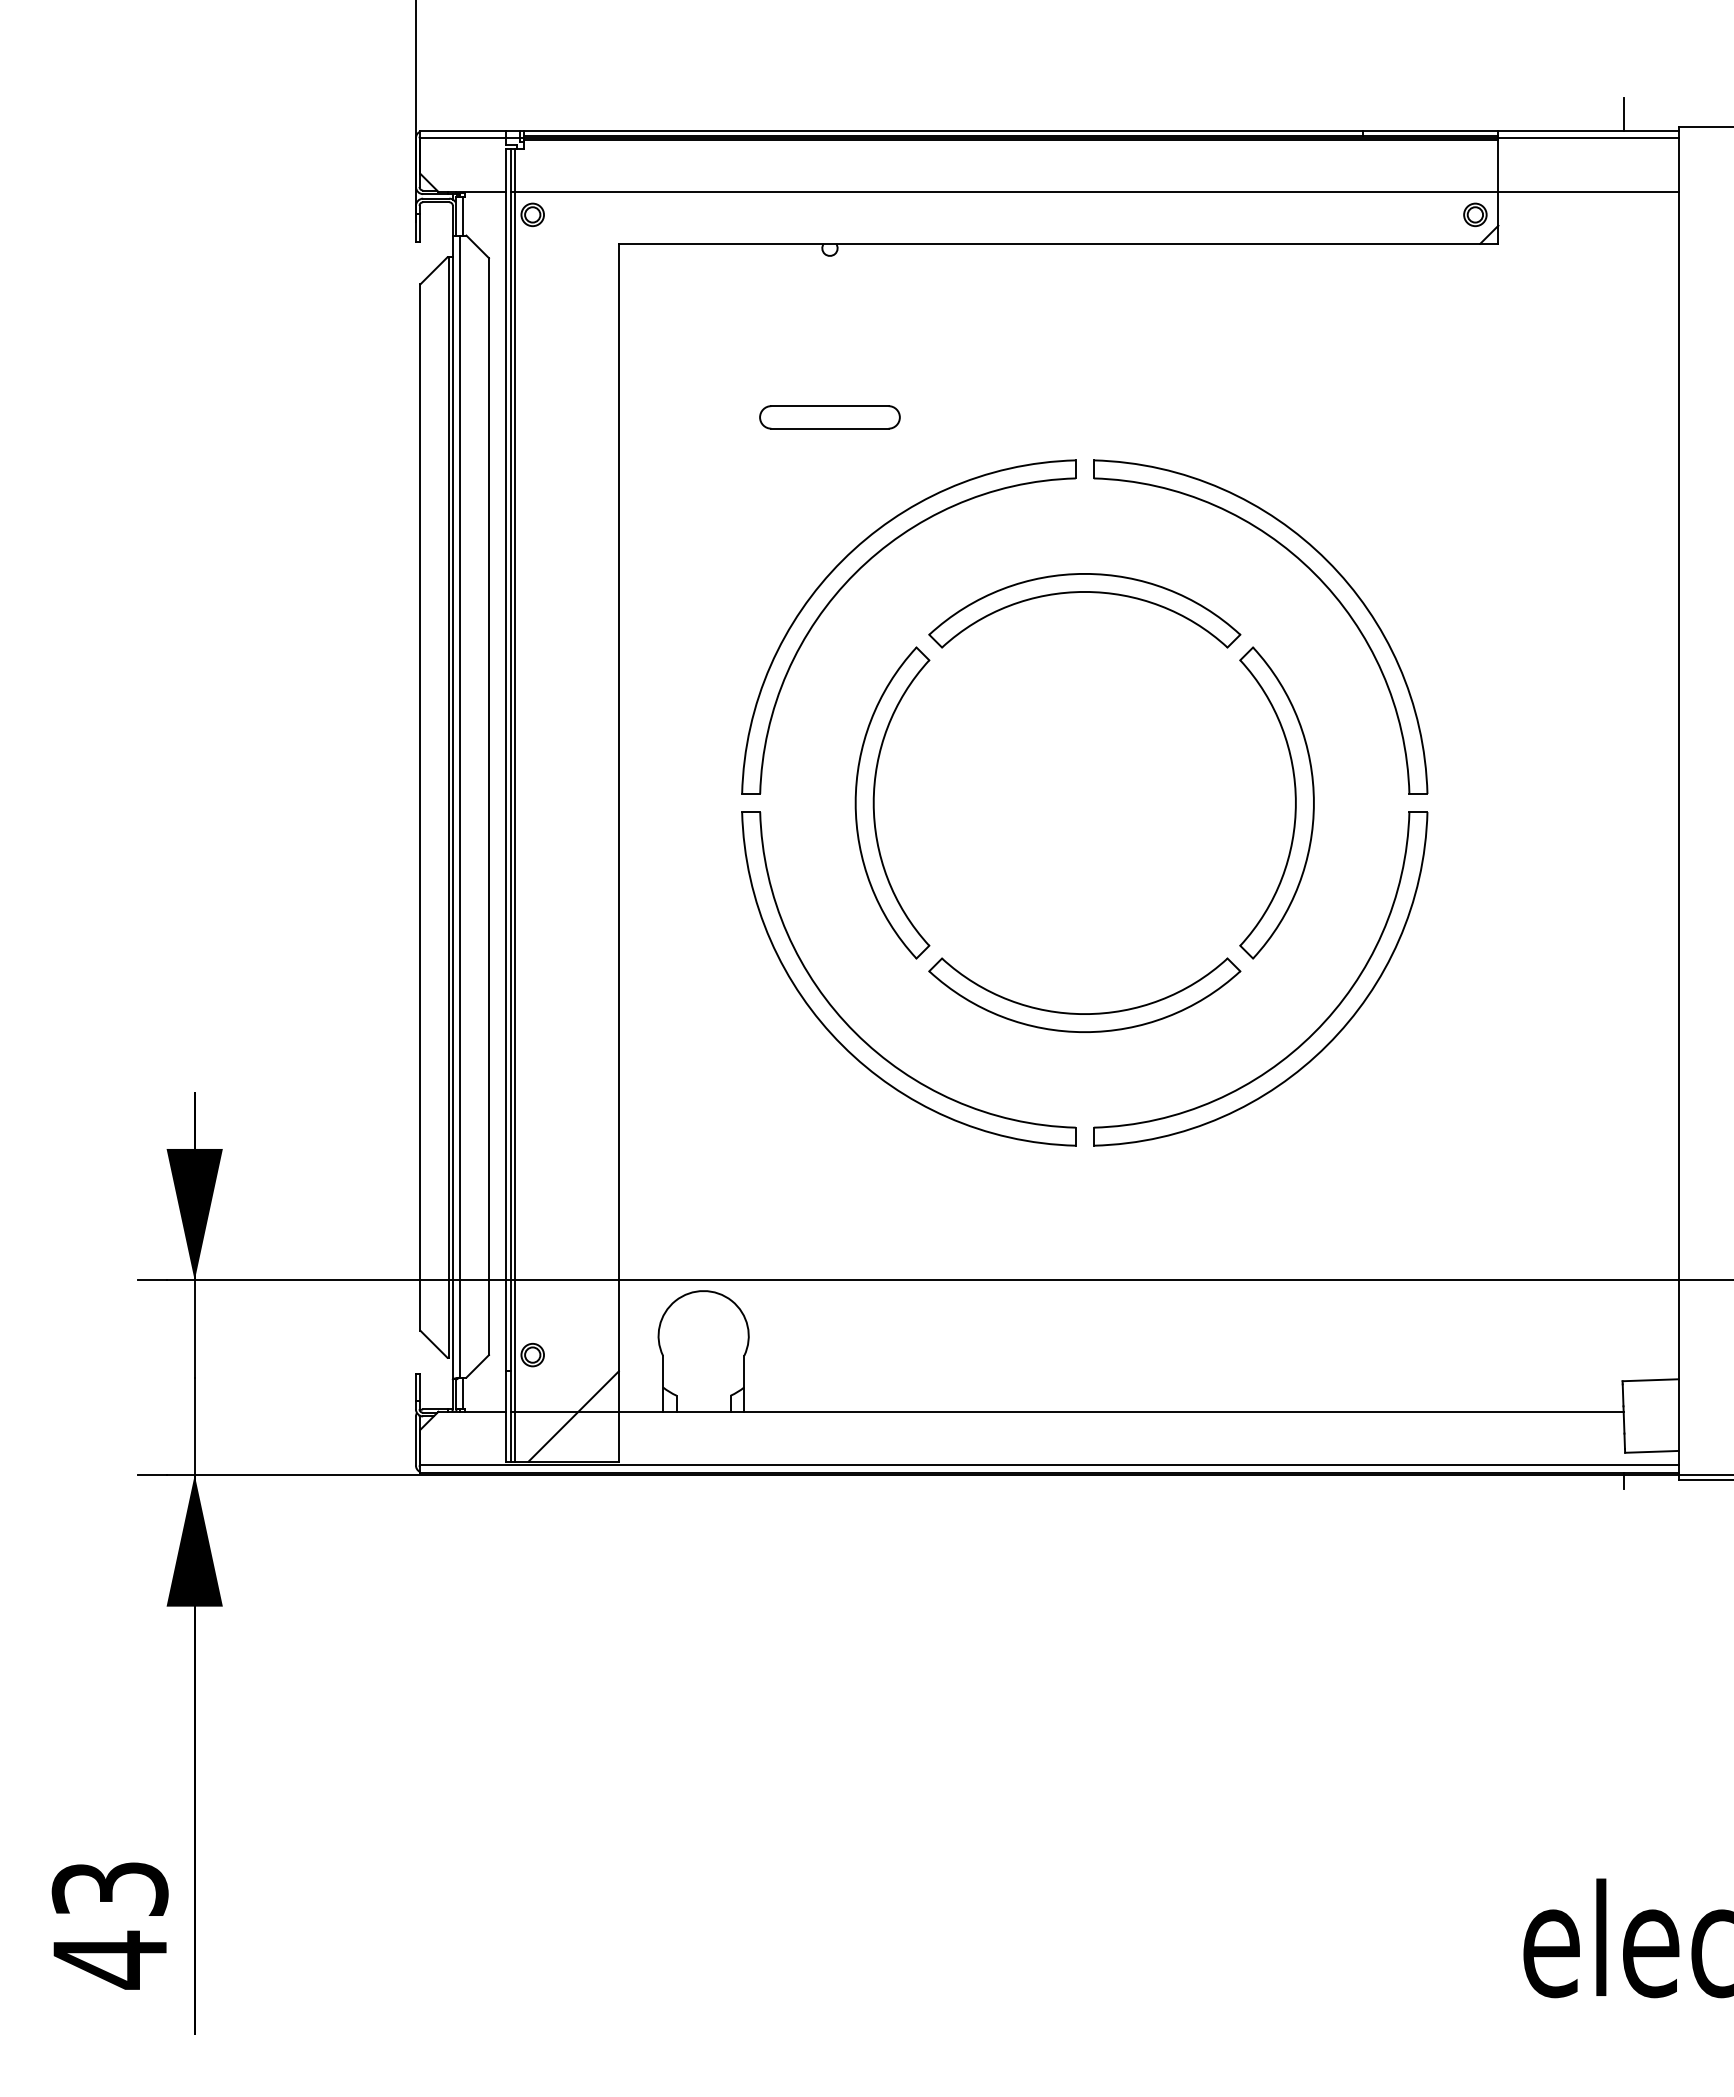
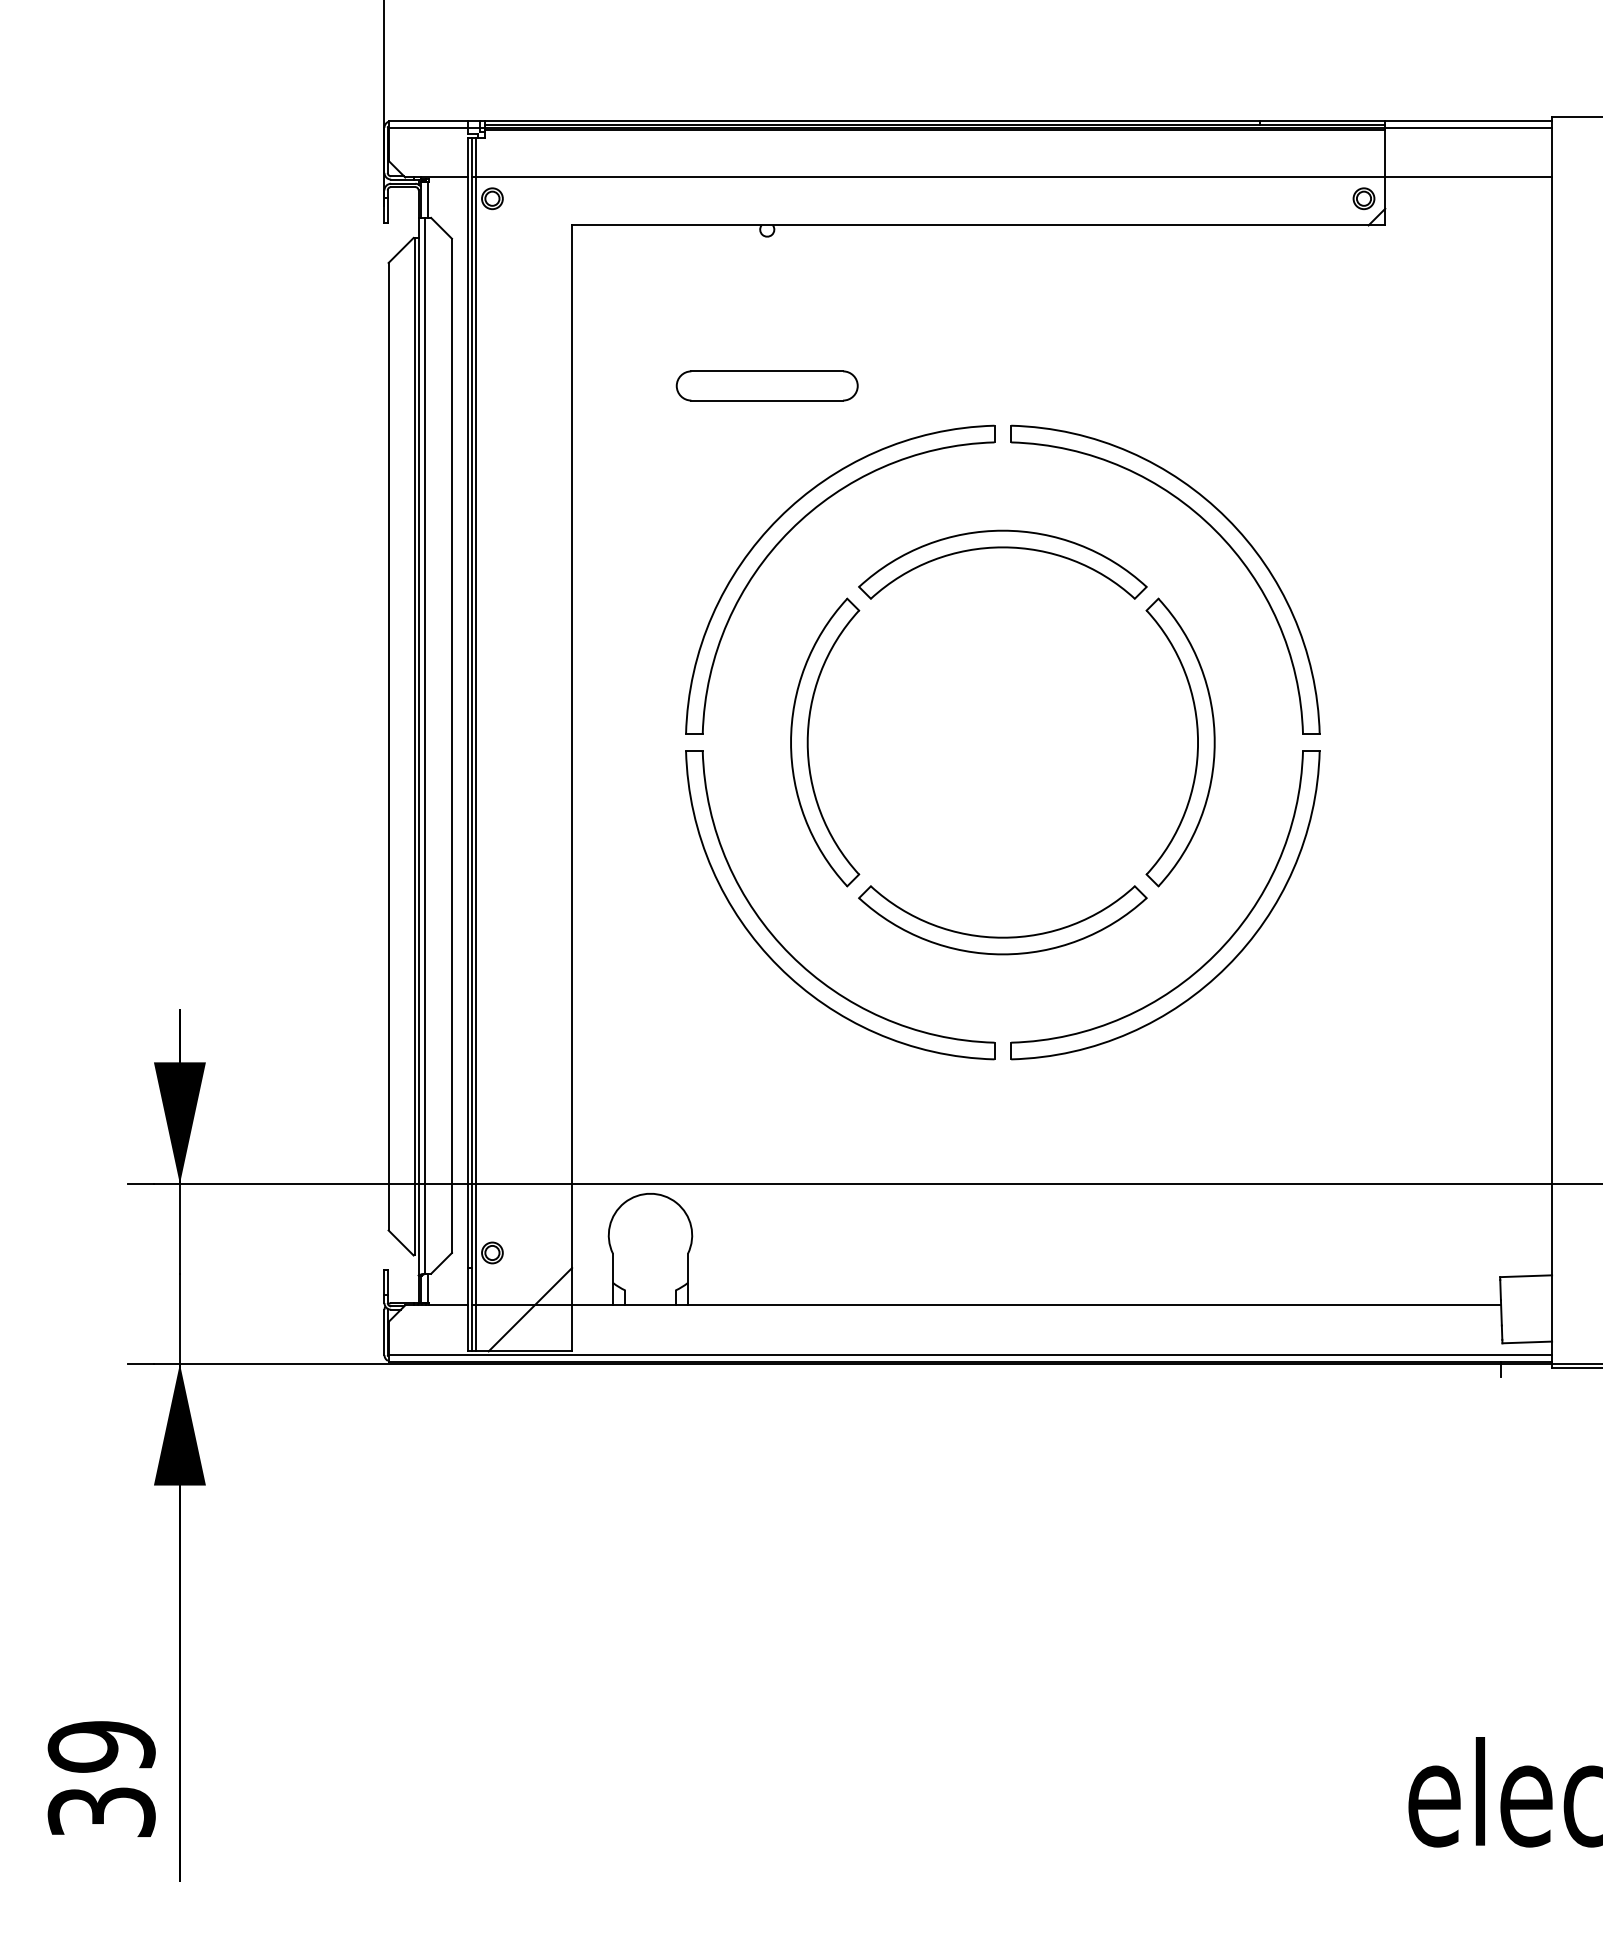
line: (1623, 114) -> (1500, 105), removed
part: (829, 417) -> (766, 386), size x1.4
text: (109, 1925) -> (101, 1780), 43 -> 39

